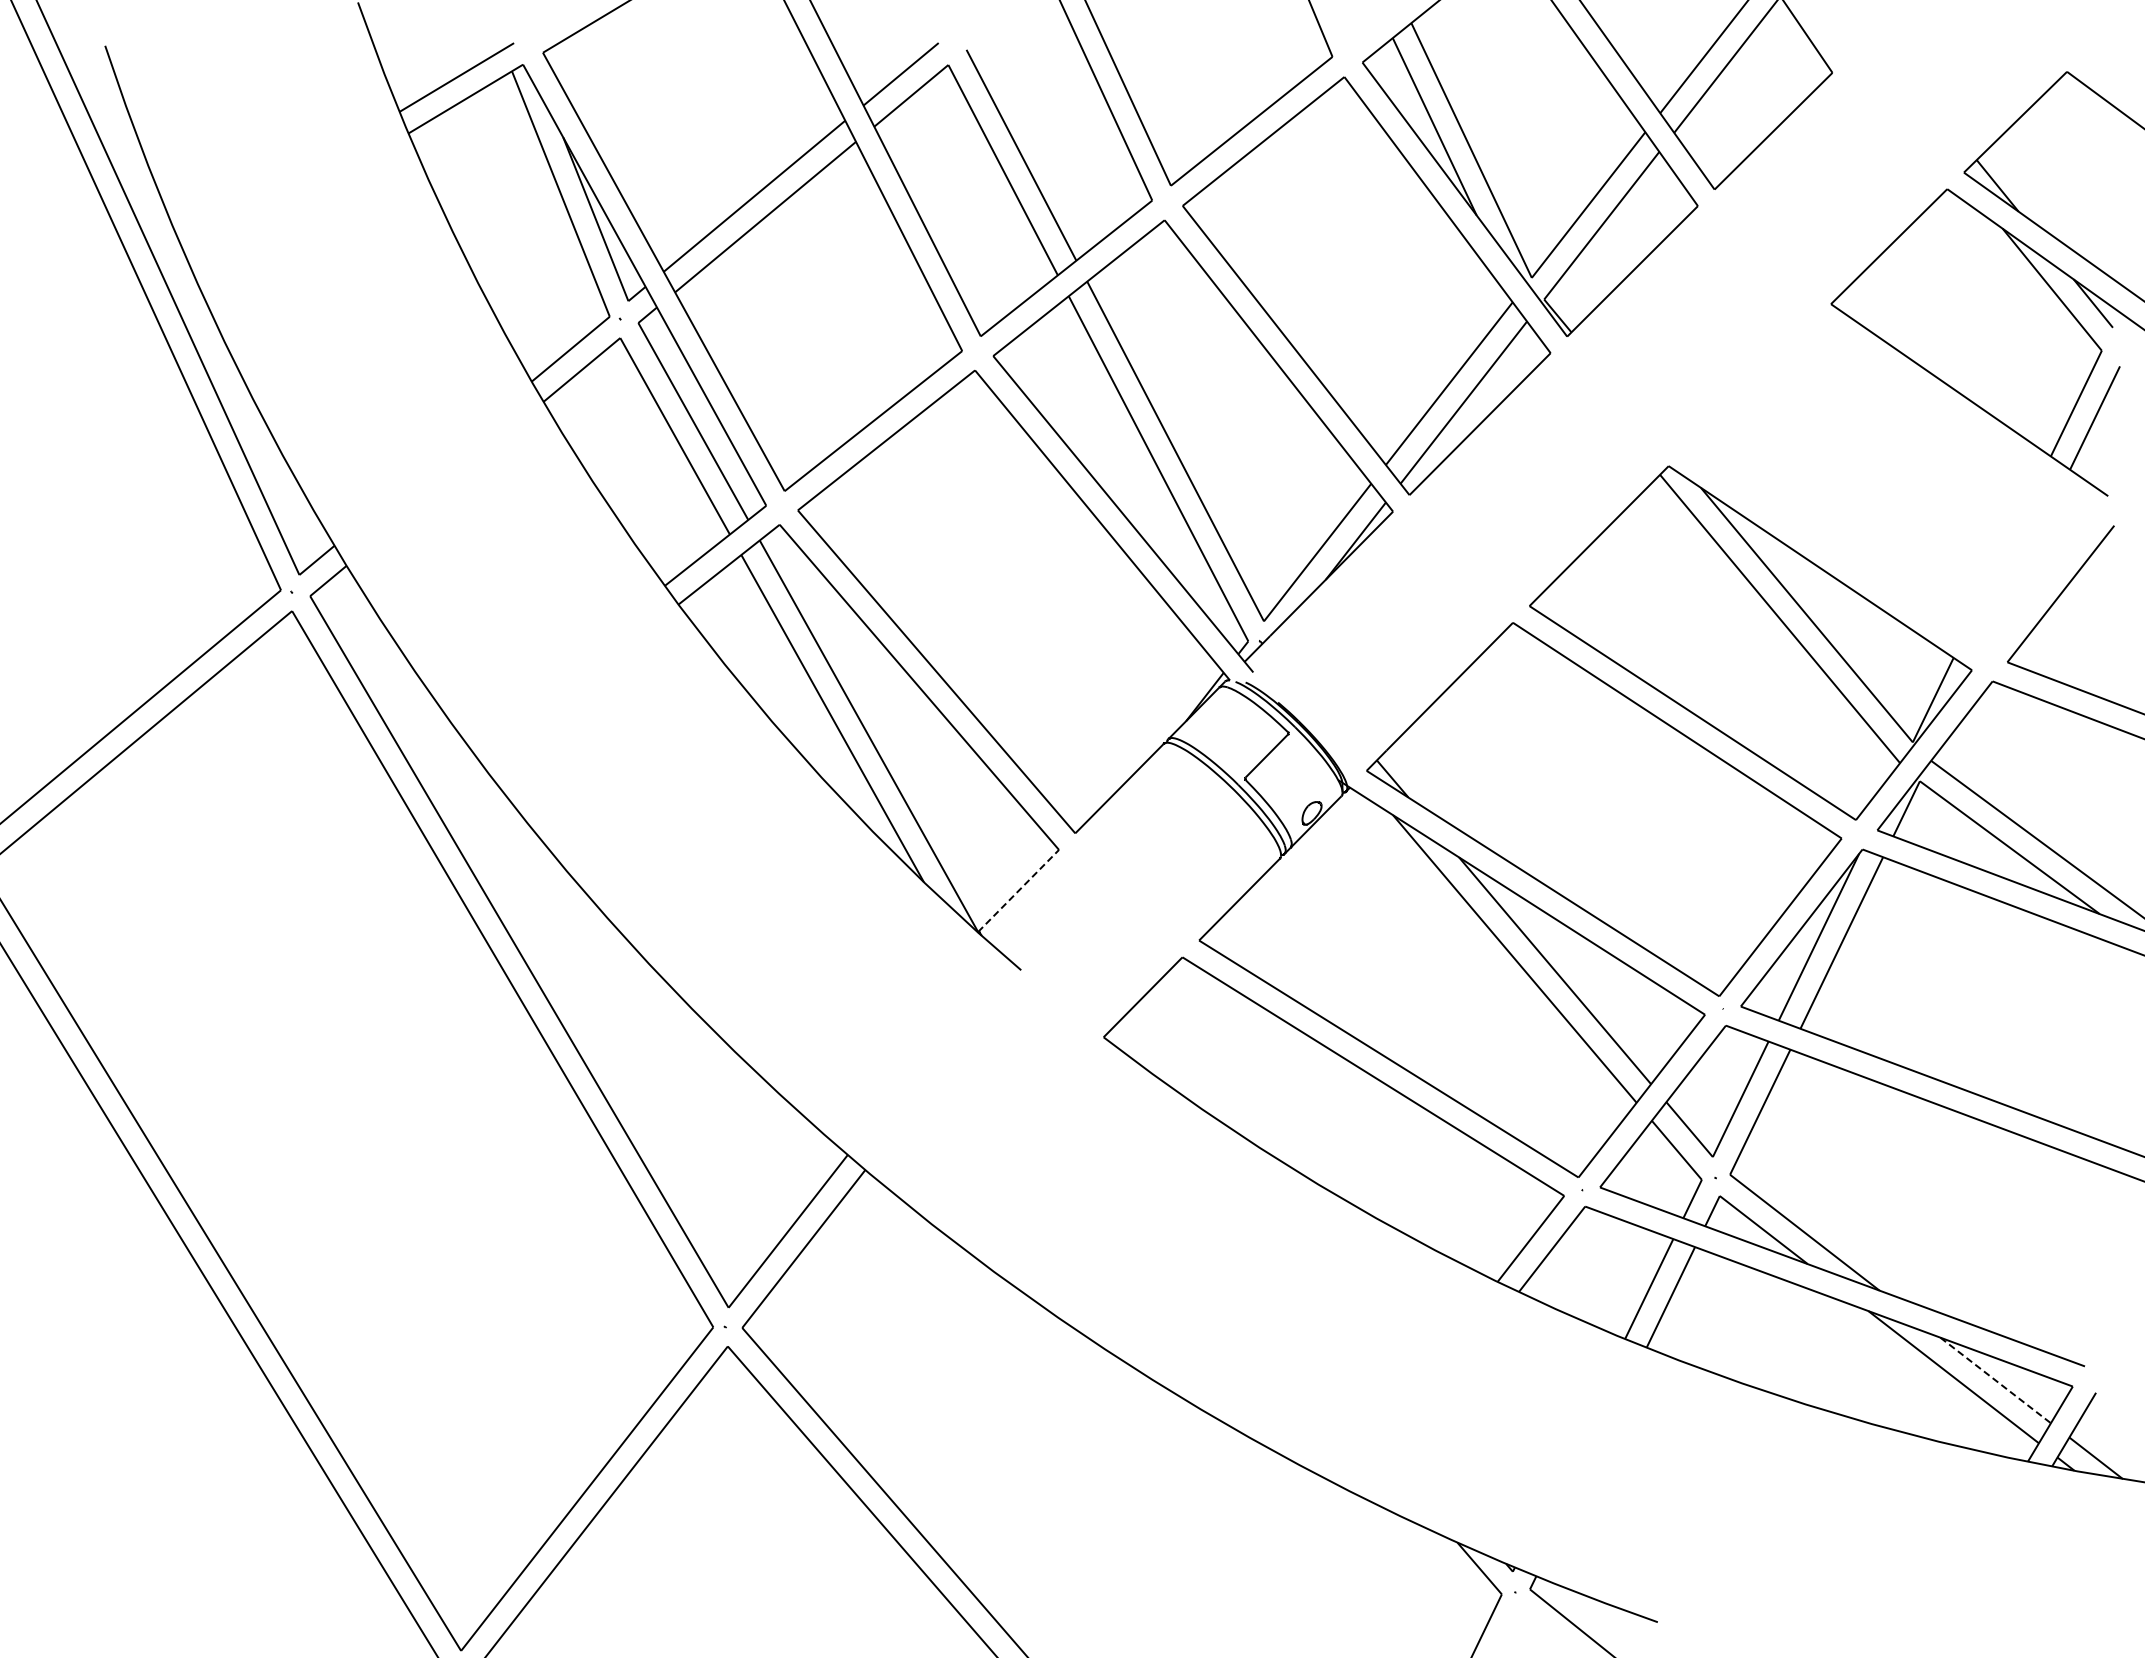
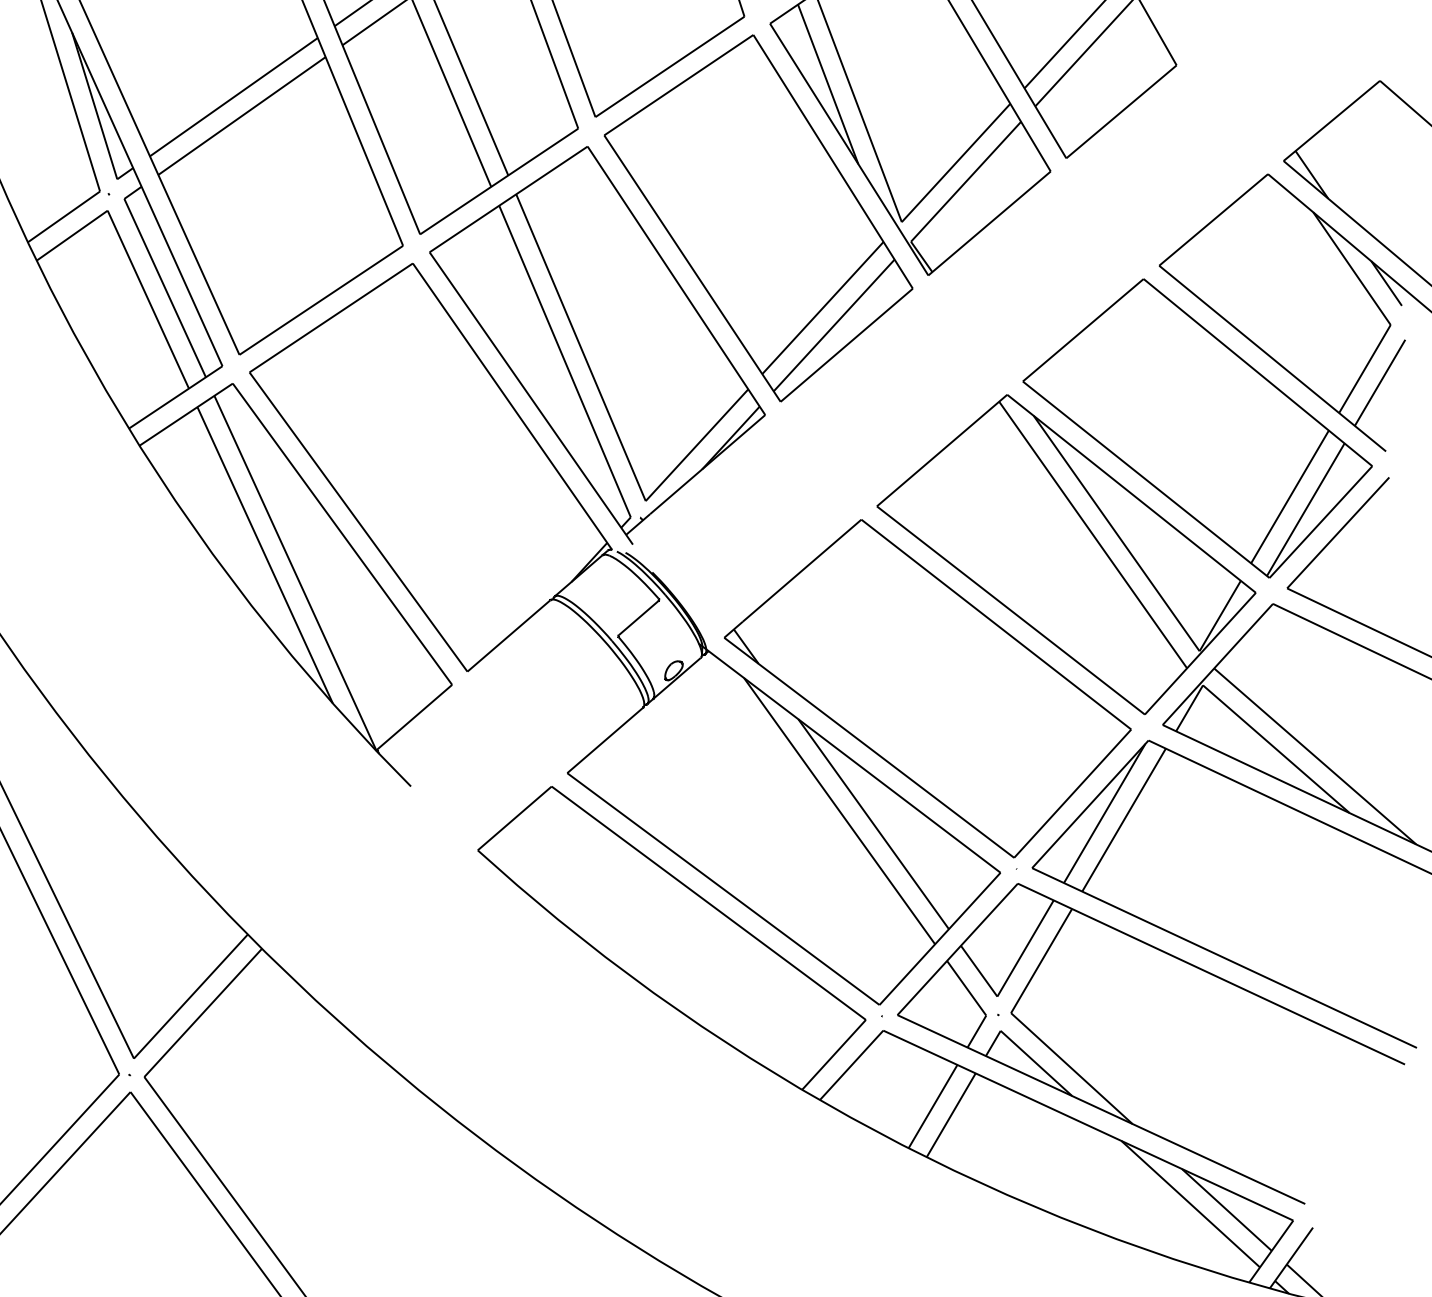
part: (1889, 486) -> (1197, 427), added
line: (1018, 890) -> (414, 717), dashed -> solid
line: (1995, 1380) -> (1226, 1209), dashed -> solid

